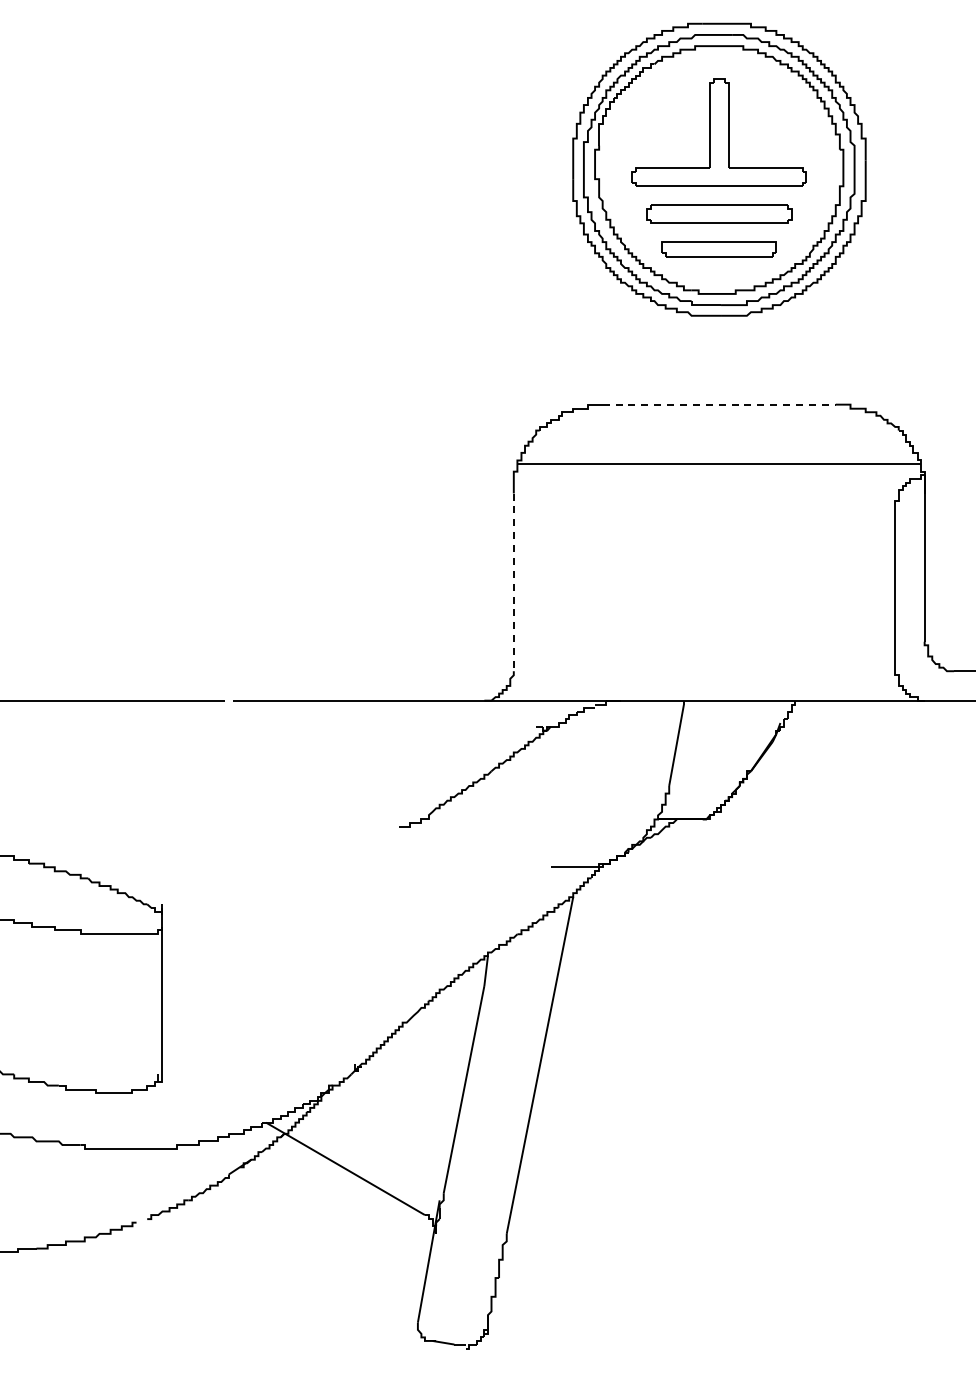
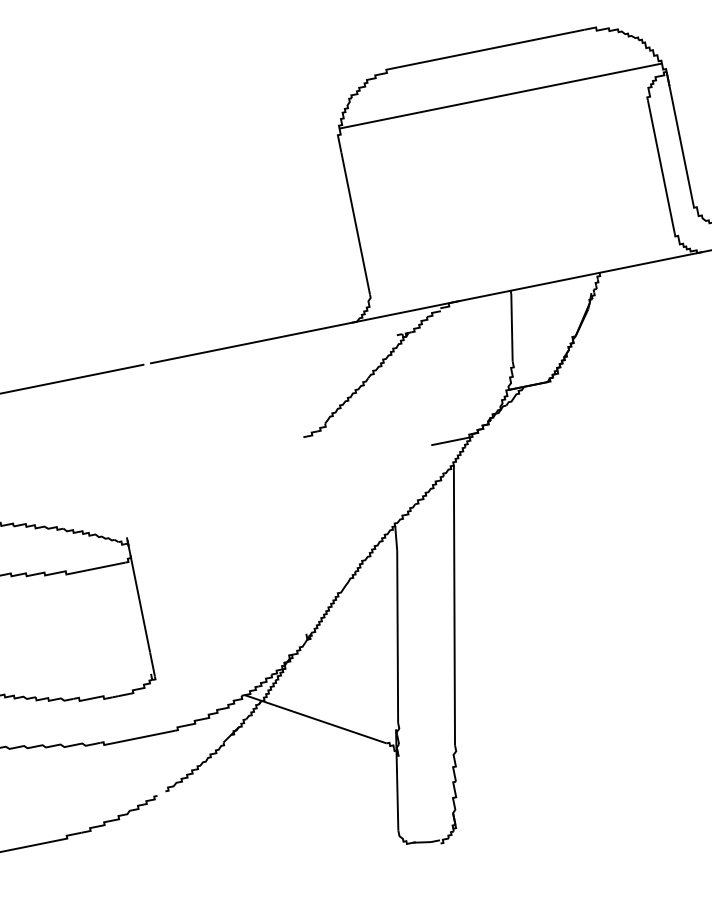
line: (719, 404) -> (491, 48), dashed -> solid
line: (513, 582) -> (355, 223), dashed -> solid

